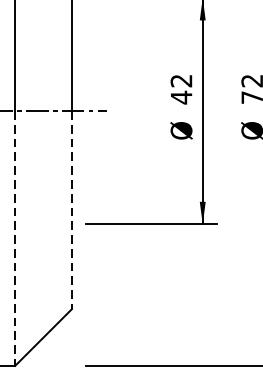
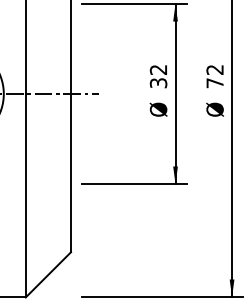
text: (181, 96) -> (158, 82), 42 -> 32
line: (72, 210) -> (71, 173), dashed -> solid
line: (14, 238) -> (25, 195), dashed -> solid

